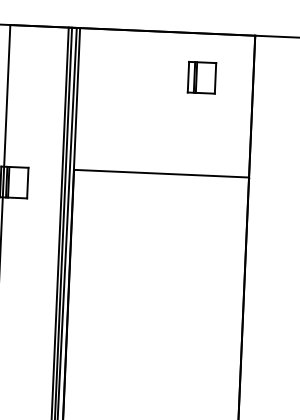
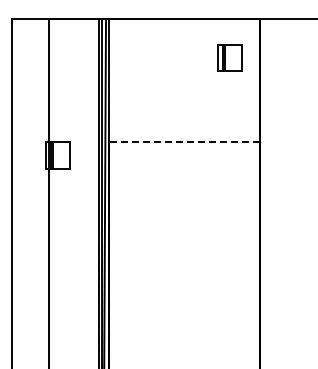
part: (201, 77) -> (229, 57), moved
line: (161, 174) -> (184, 142), solid -> dashed

